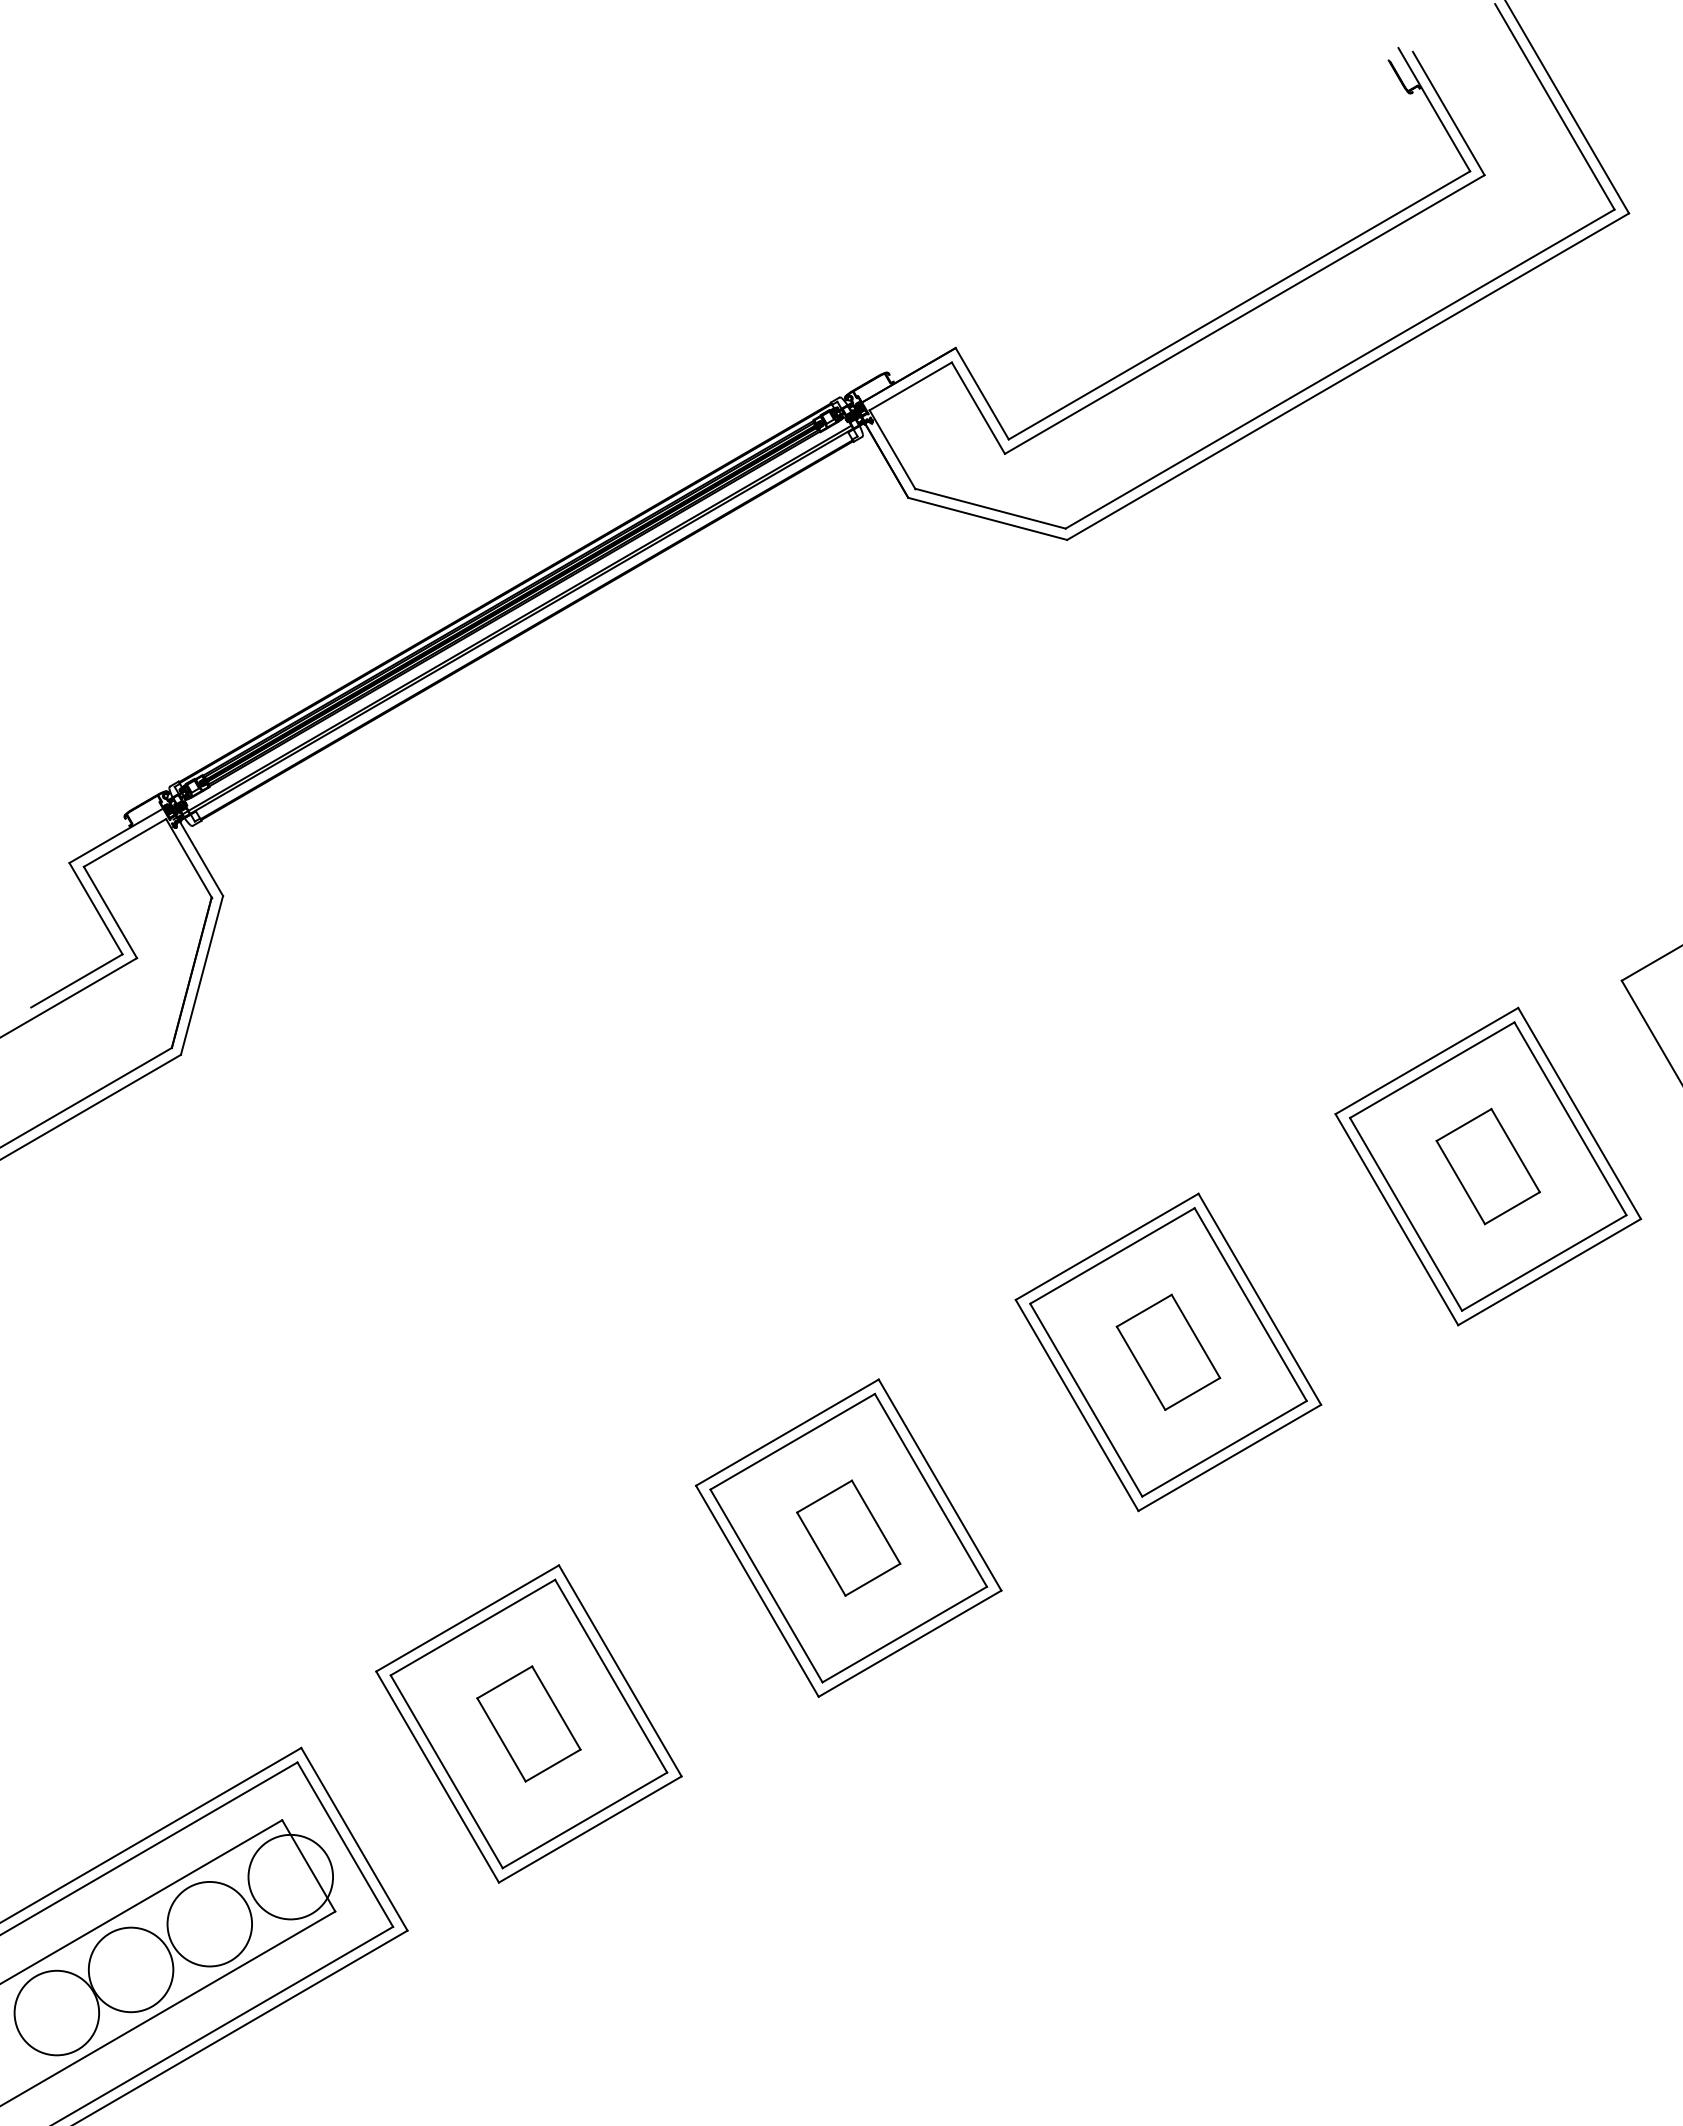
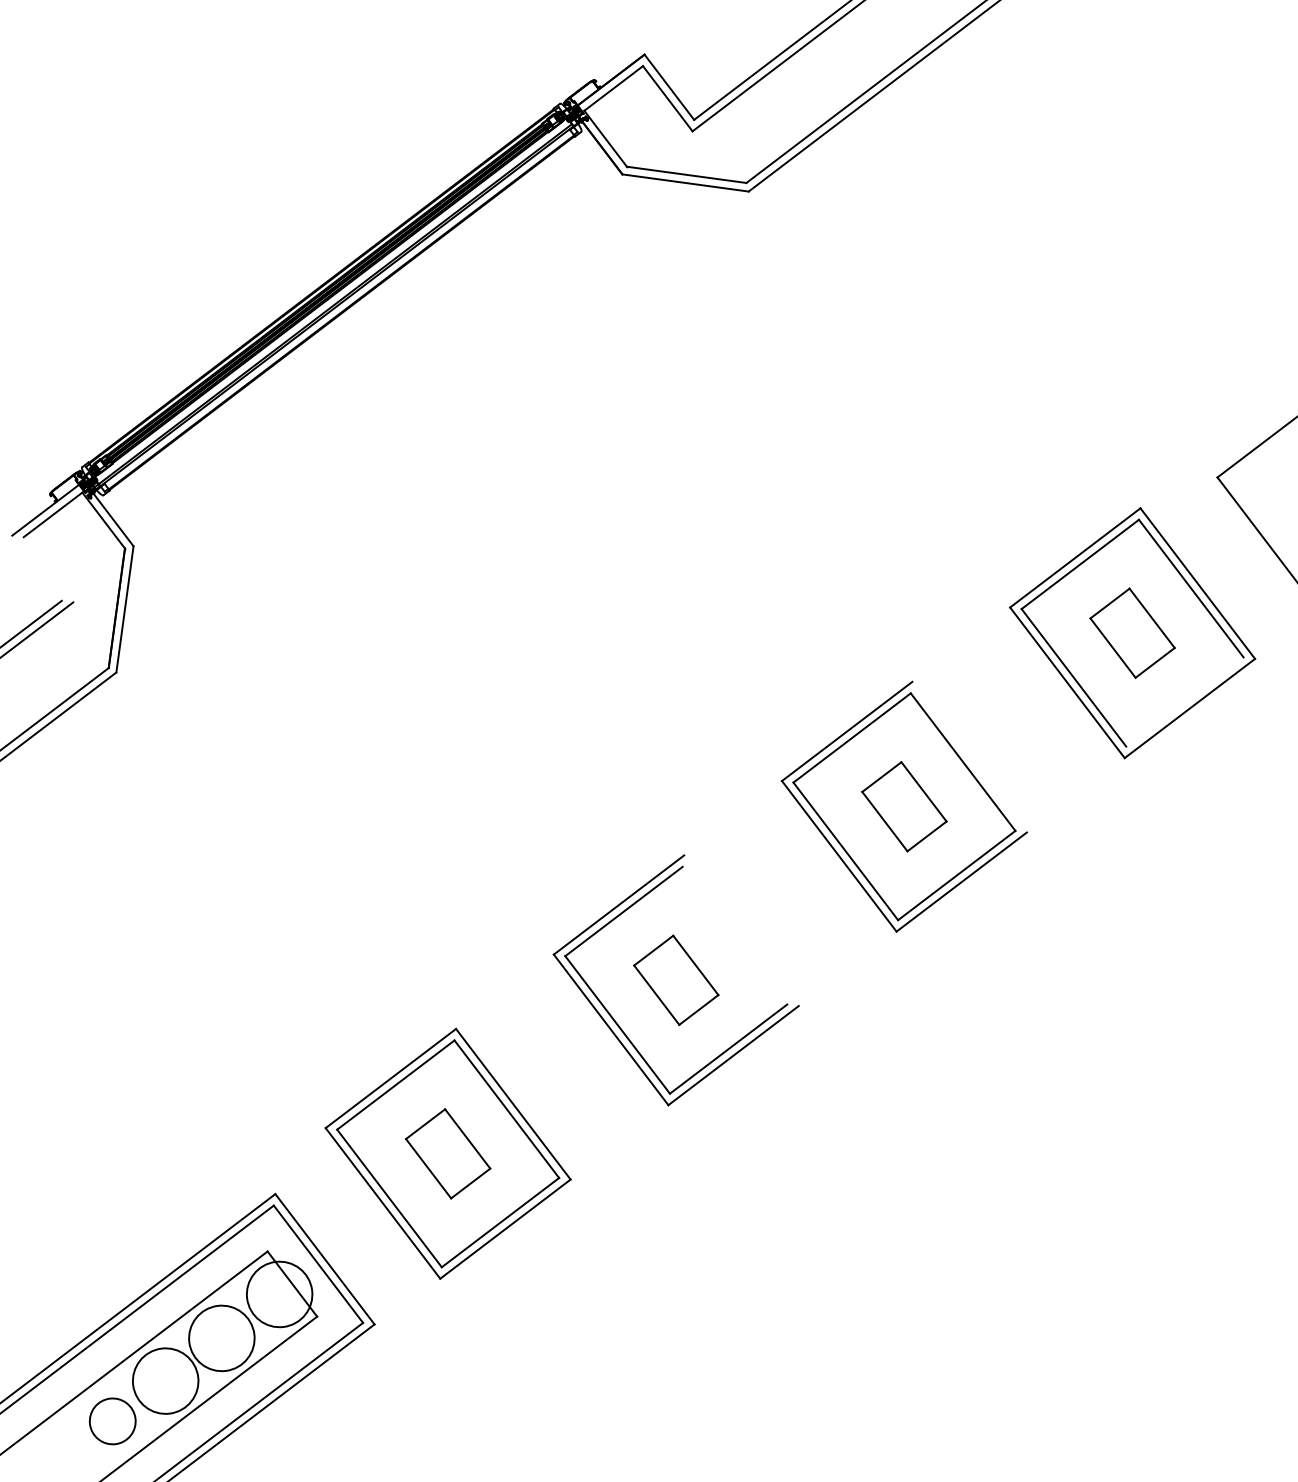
line: (95, 908) -> (36, 568), removed
line: (110, 912) -> (48, 569), removed
line: (1544, 1262) -> (1185, 701), removed
line: (1259, 1298) -> (969, 756), removed
line: (939, 1484) -> (740, 930), removed
line: (930, 1490) -> (734, 935), removed
circle: (56, 2012) -> (112, 1421), size x0.7

